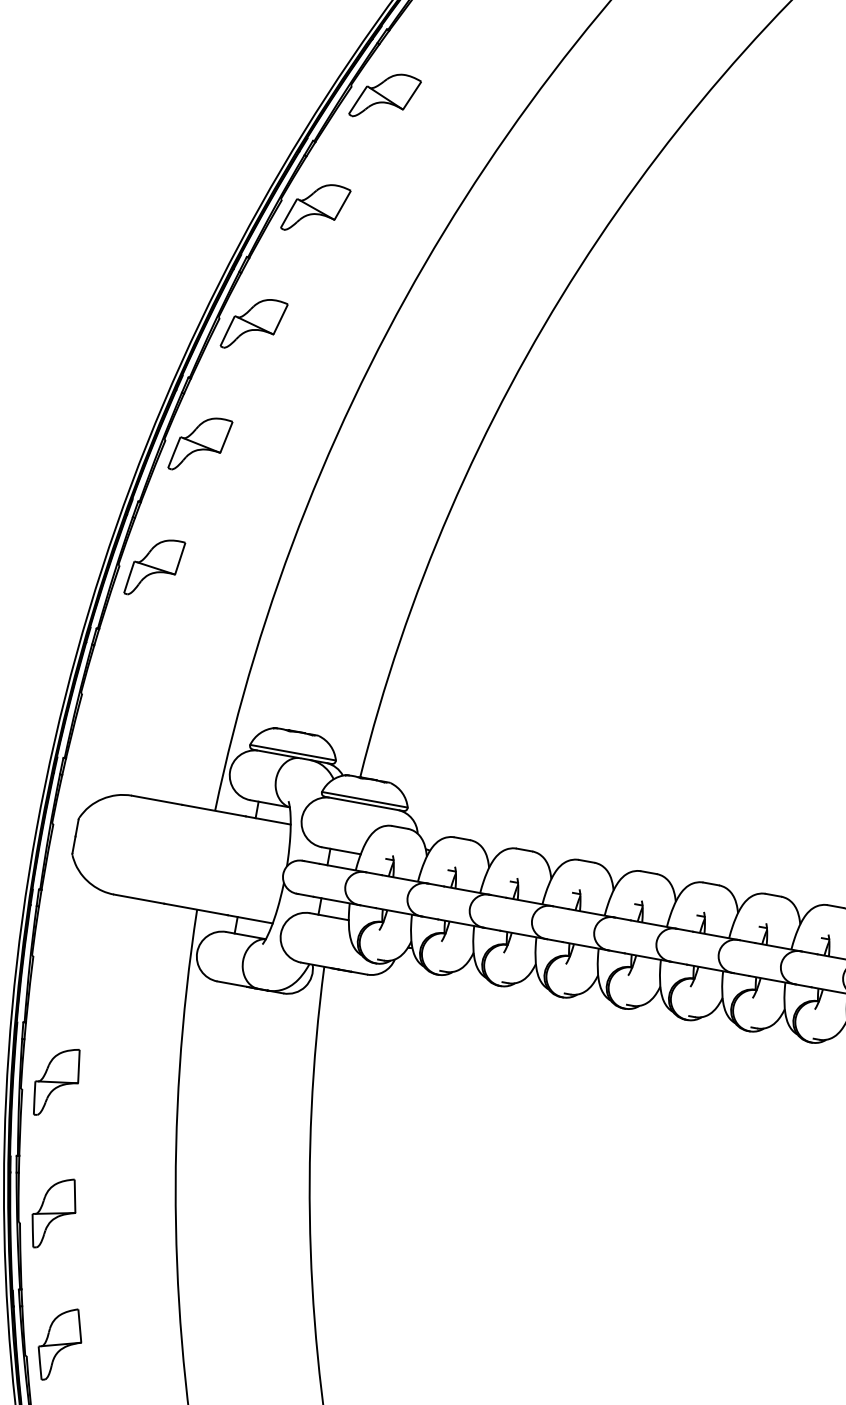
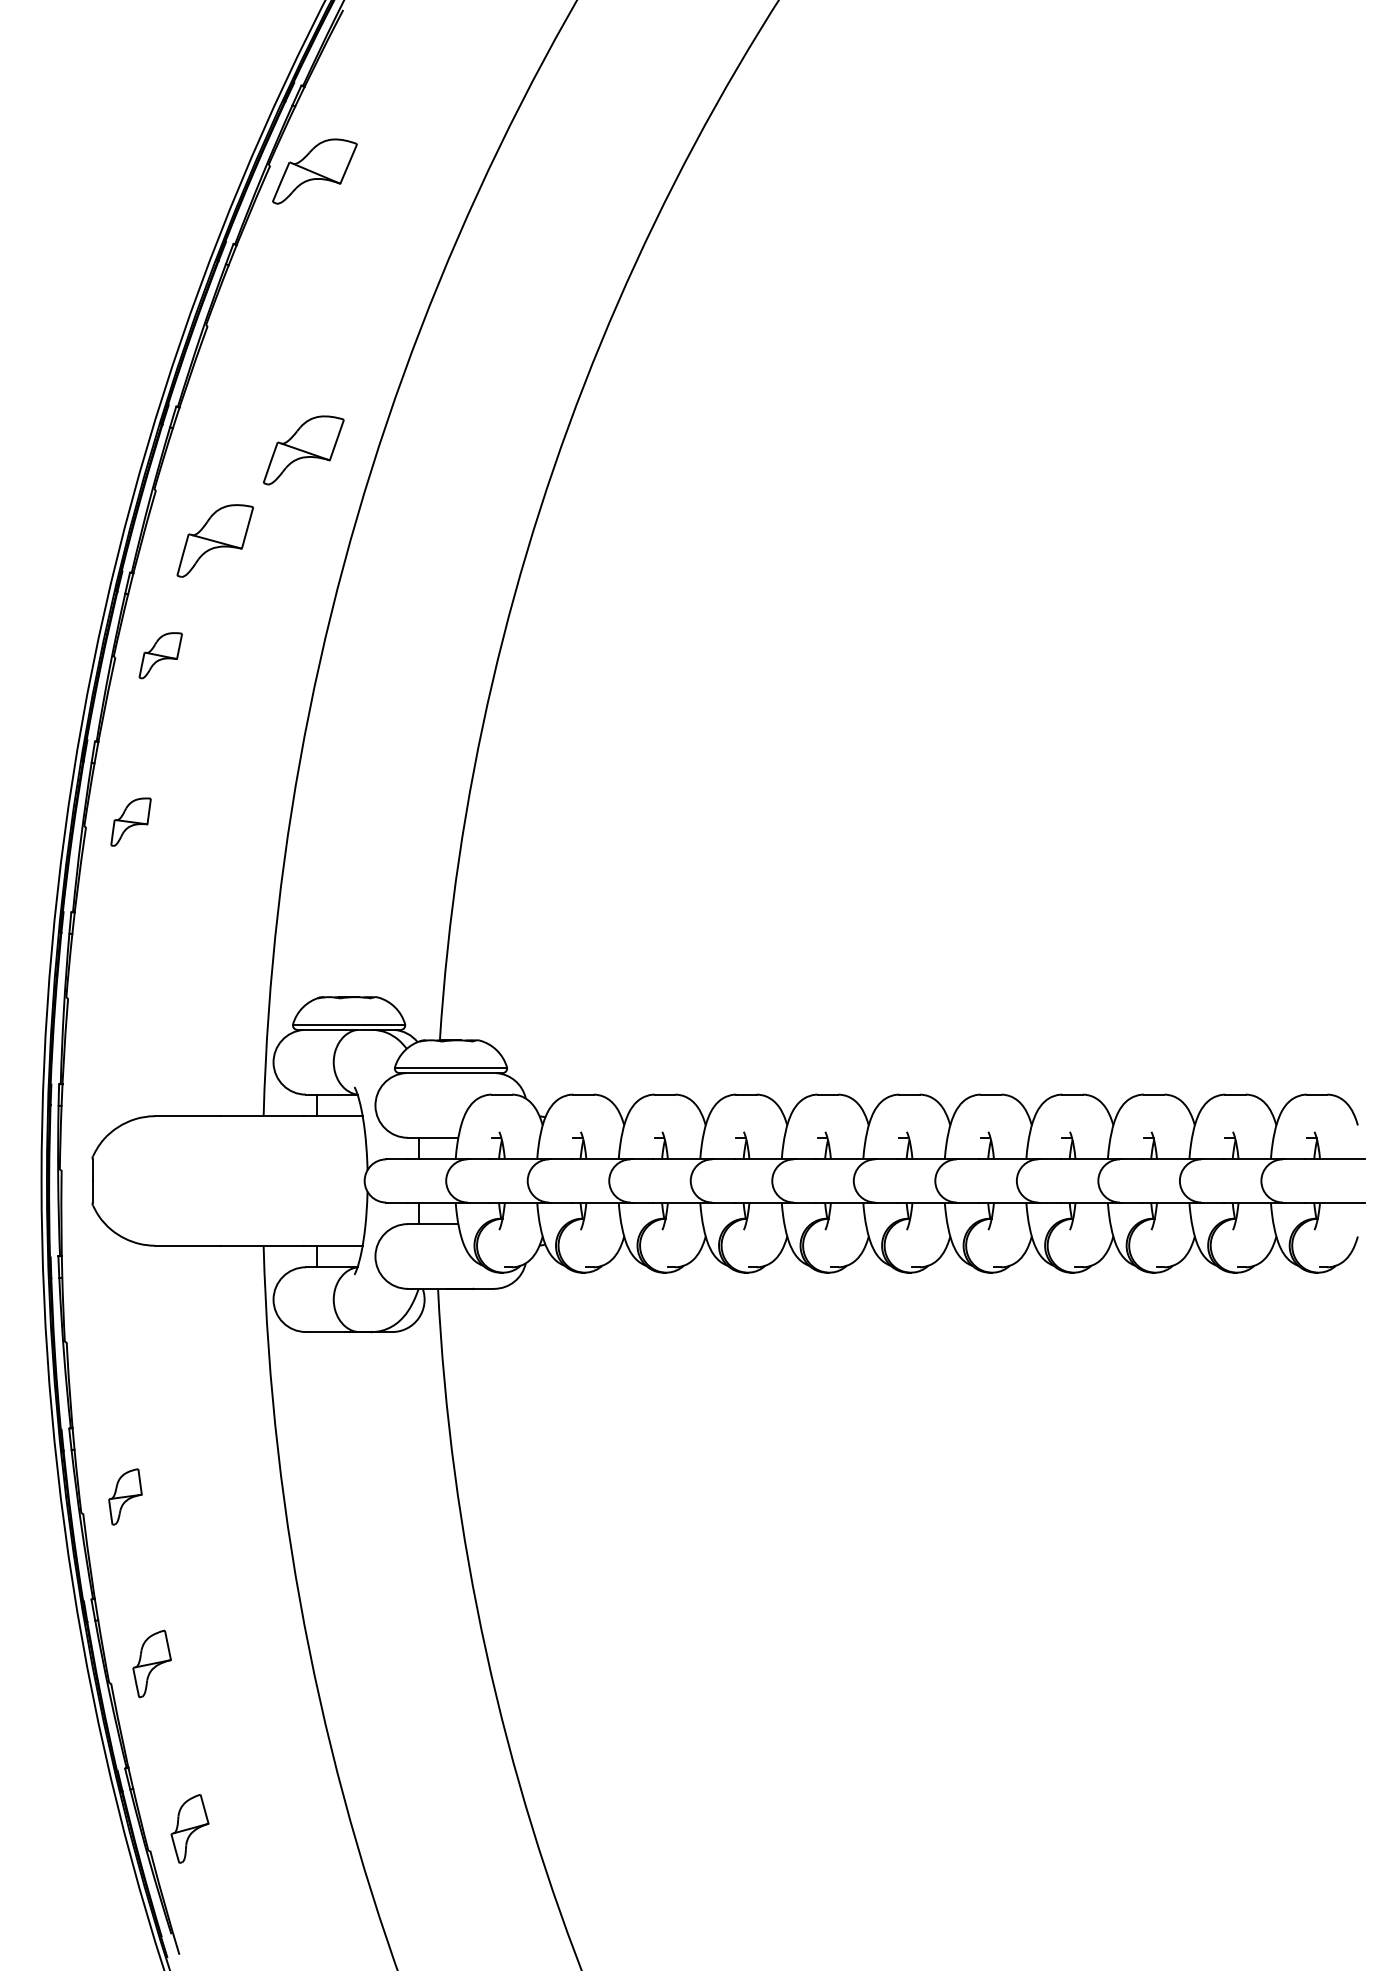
part: (315, 208) -> (303, 450), moved
part: (254, 324) -> (215, 540), moved
part: (200, 444) -> (160, 655), size x0.6
part: (154, 567) -> (130, 821), size x0.6
part: (56, 1081) -> (125, 1496), size x0.6
part: (53, 1213) -> (151, 1663), size x0.7
part: (59, 1344) -> (189, 1828), size x0.7

